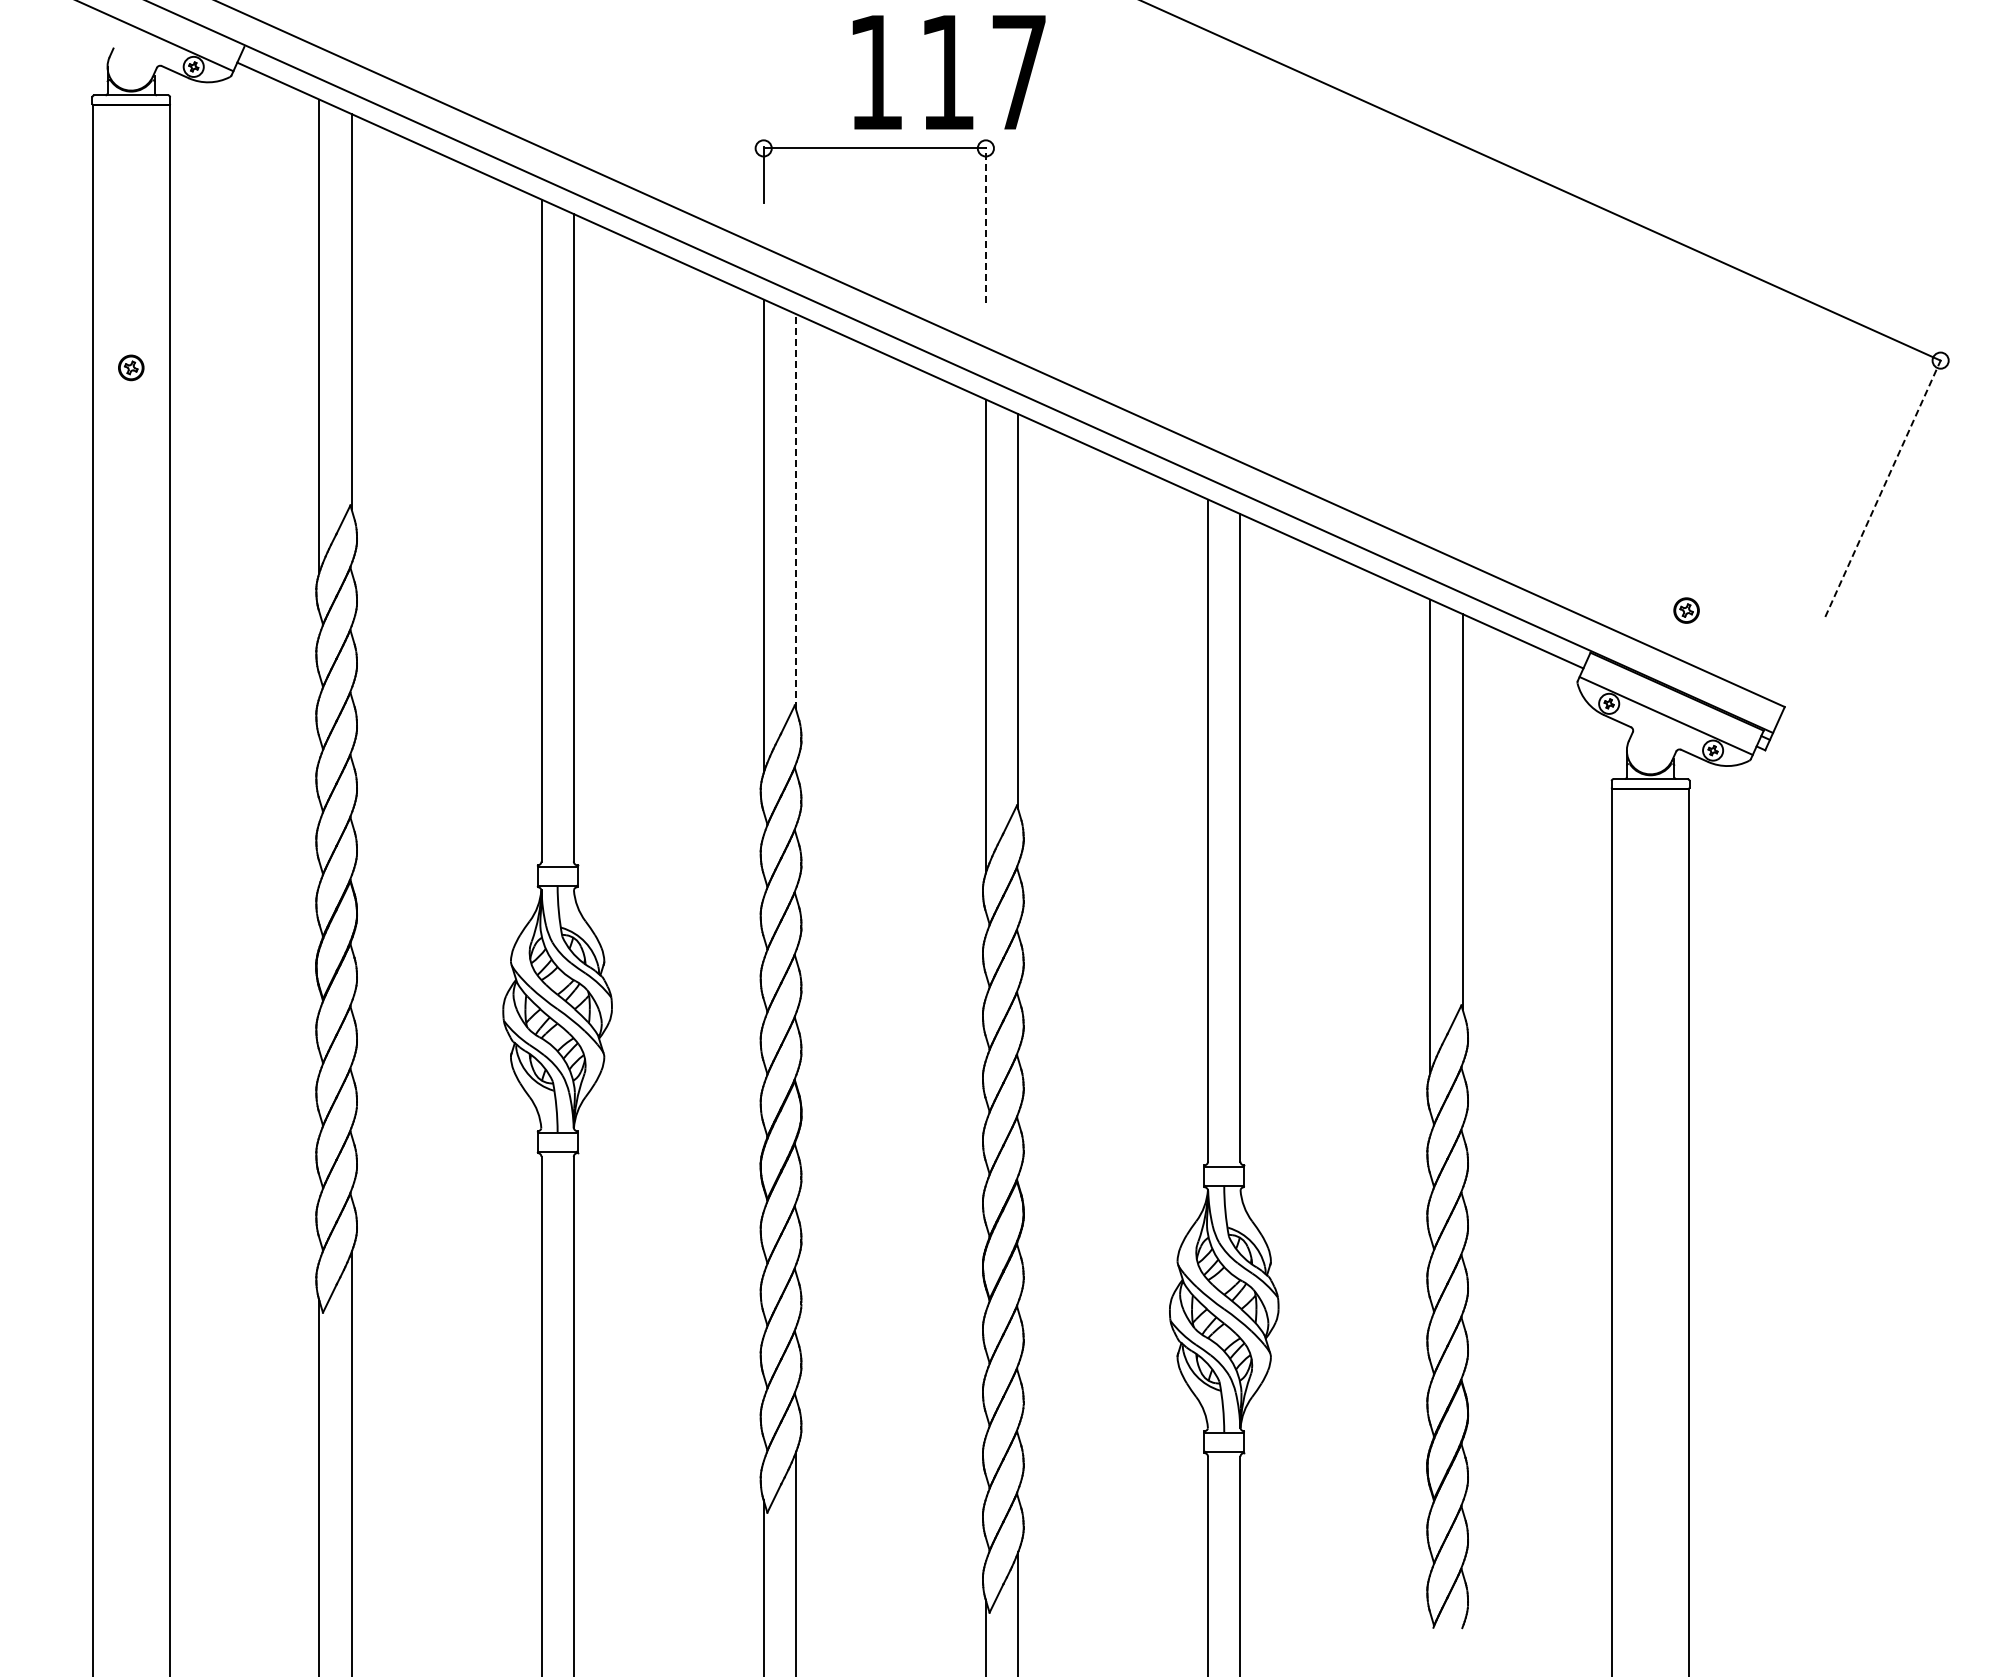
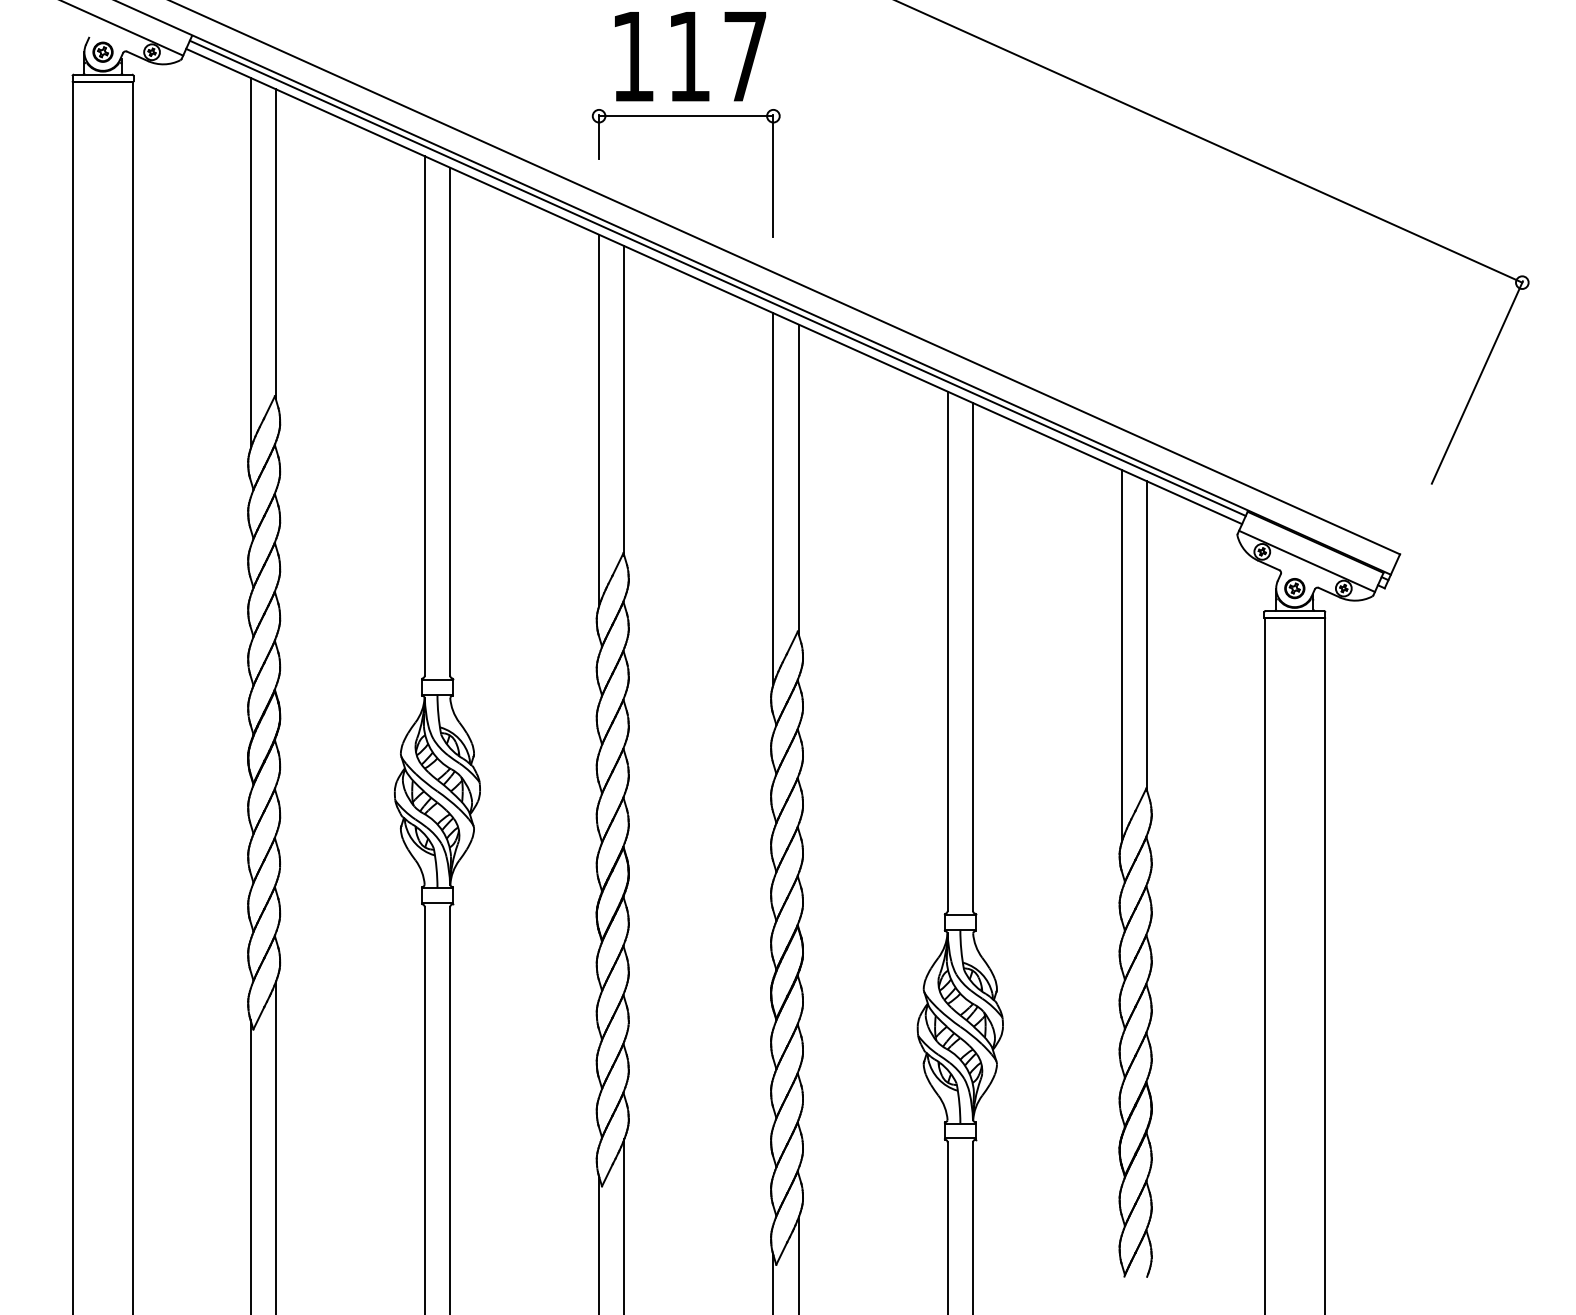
text: (948, 72) -> (689, 56), moved
line: (985, 224) -> (773, 175), dashed -> solid
line: (915, 355) -> (718, 278), added
part: (131, 367) -> (103, 51), moved
line: (1883, 487) -> (1477, 382), dashed -> solid
line: (795, 511) -> (624, 401), dashed -> solid
part: (1686, 610) -> (1294, 588), moved

